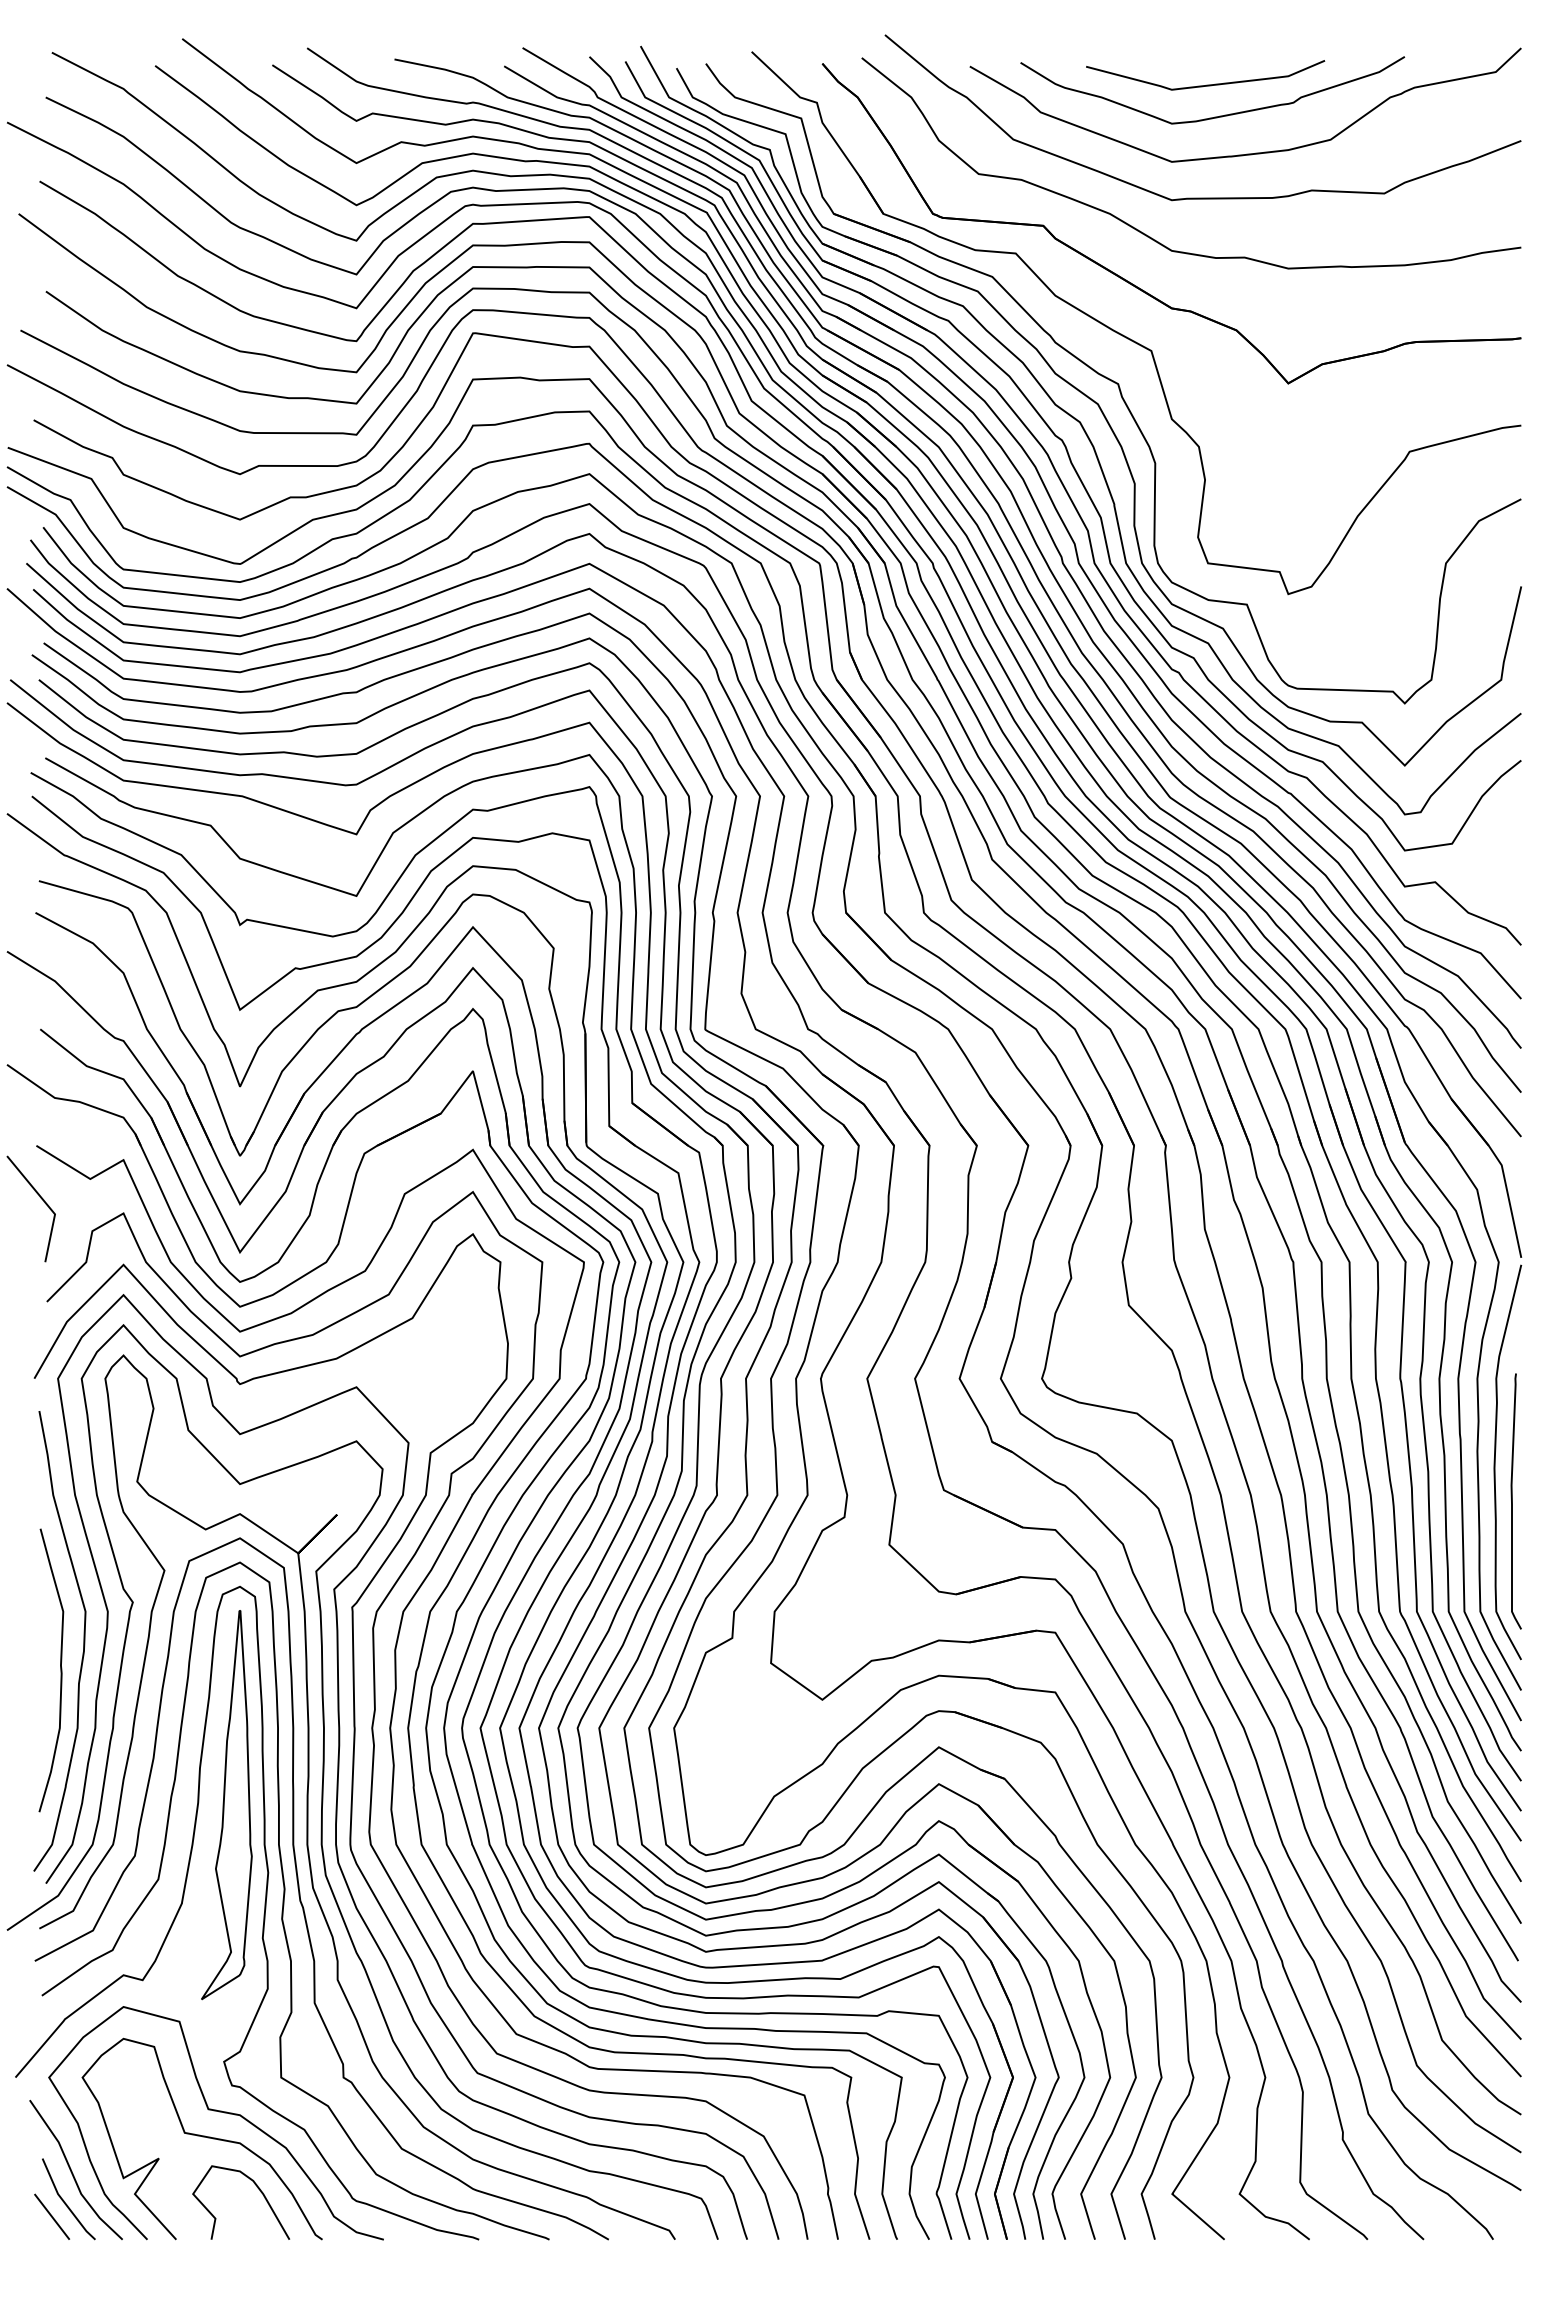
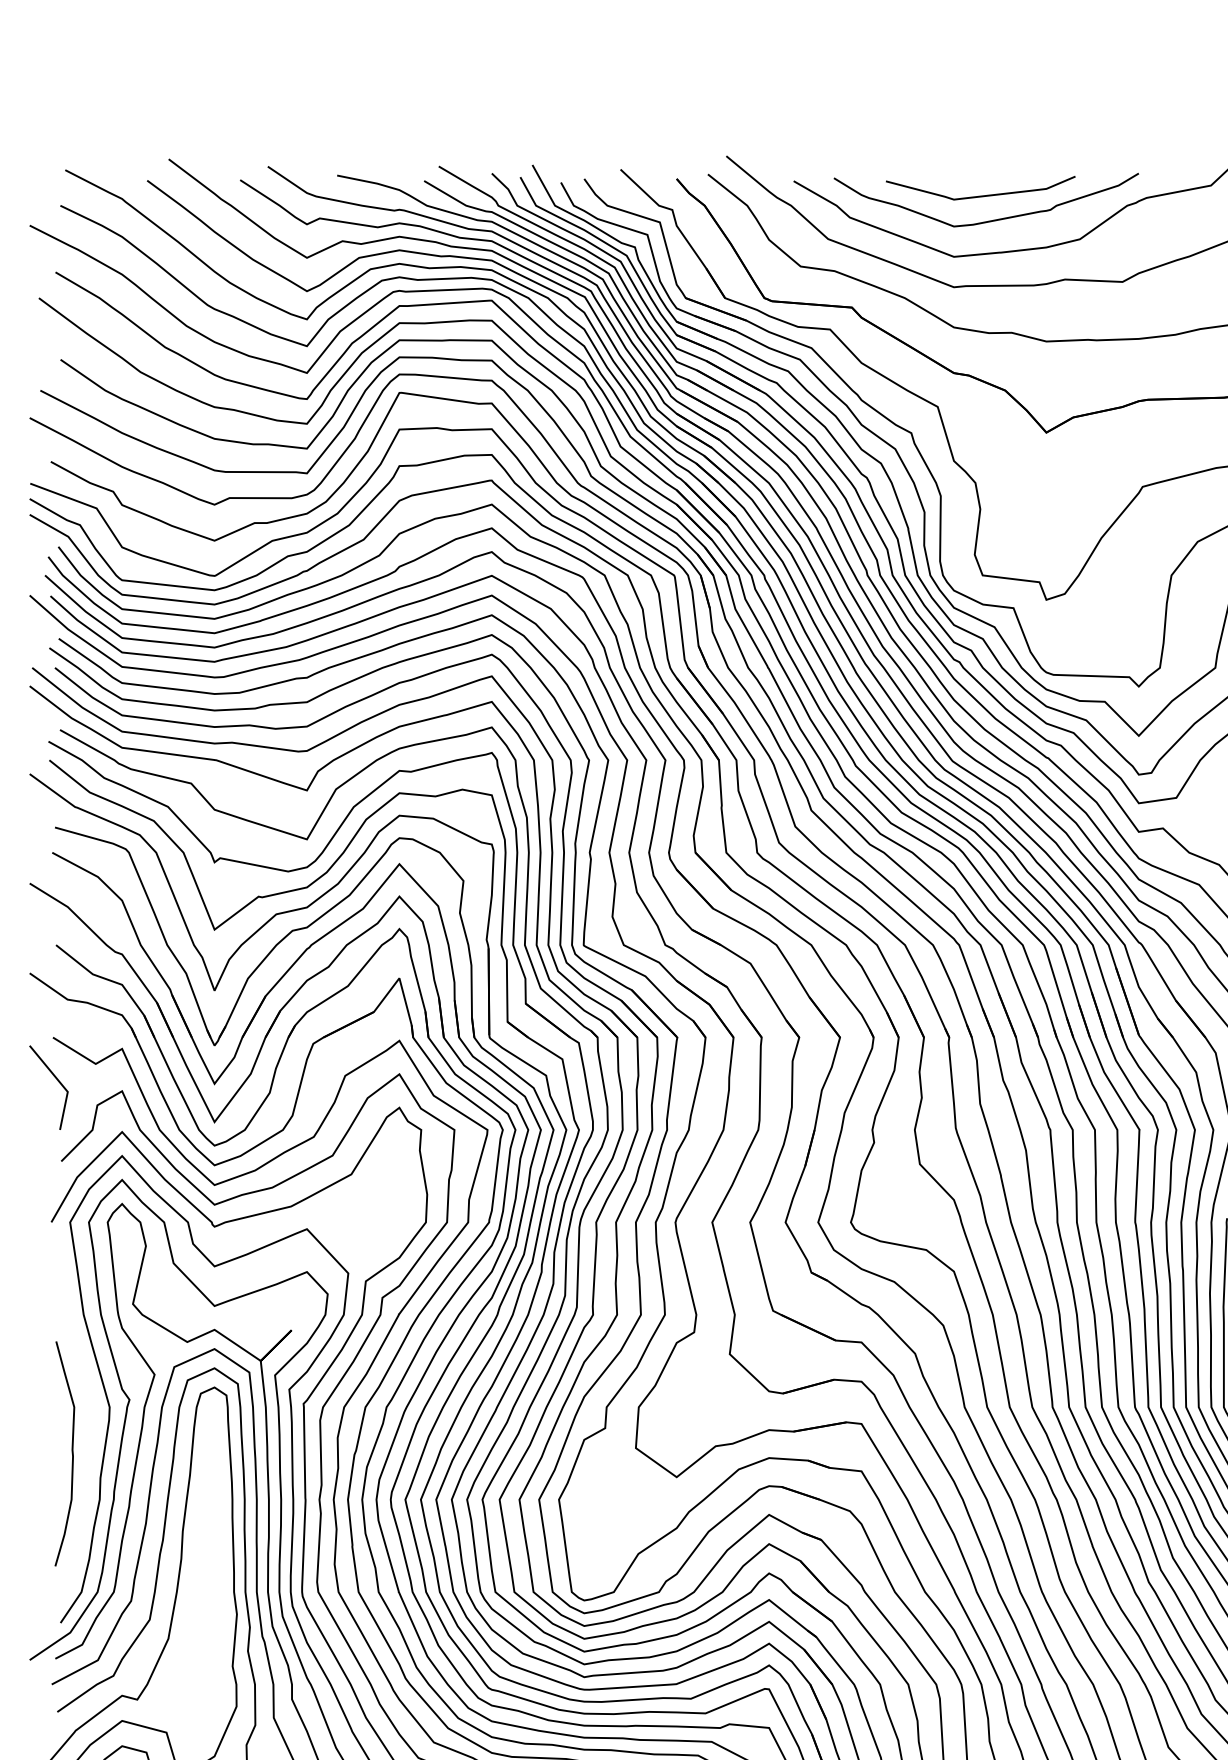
curve: (83, 1641) -> (90, 1430), removed
part: (226, 1805) -> (203, 1561), removed

